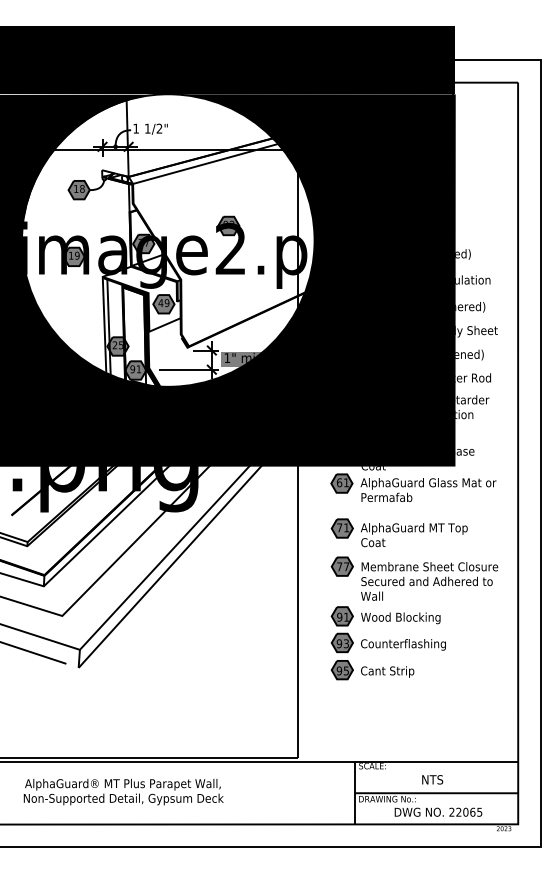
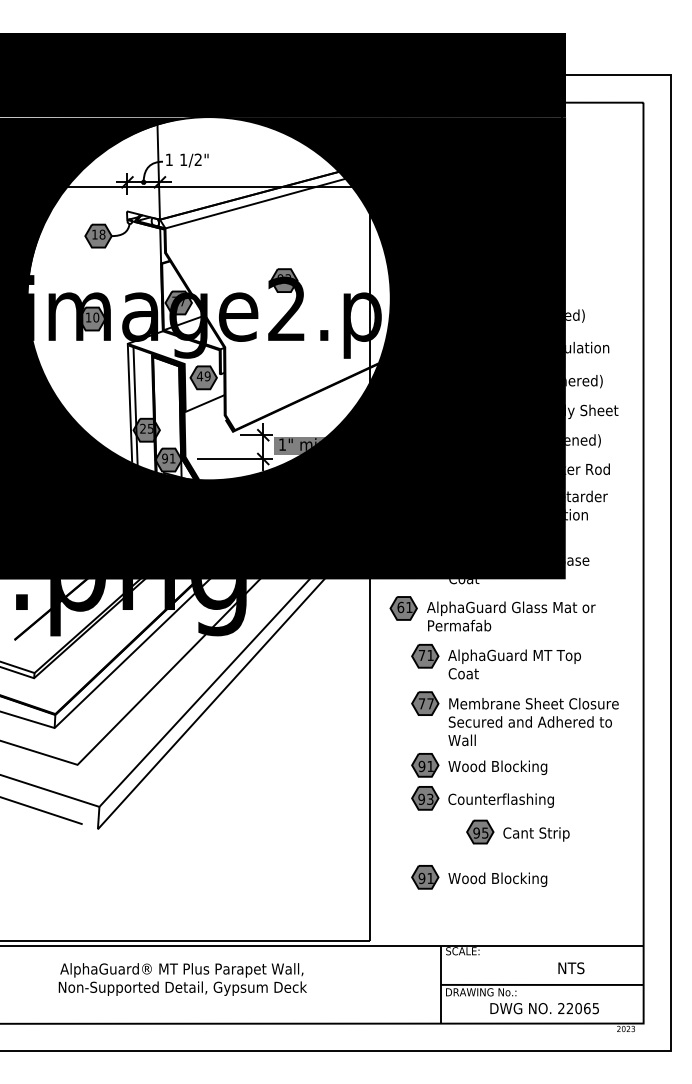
text: (76, 255) -> (95, 317), 19 -> 10
part: (413, 487) -> (492, 613), moved
part: (372, 669) -> (517, 831), moved
part: (386, 706) -> (479, 877), added
text: (432, 780) -> (571, 968), moved
text: (123, 792) -> (182, 979), moved

